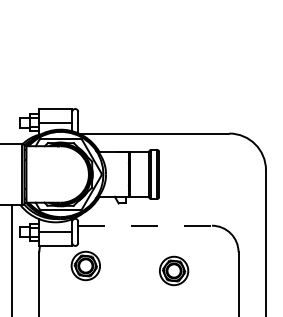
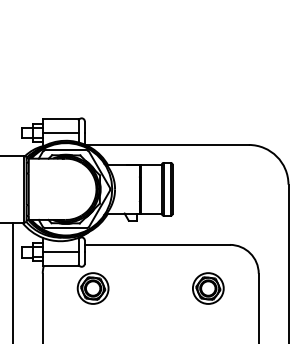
line: (145, 225) -> (157, 244), dashed -> solid
part: (174, 270) -> (208, 288), moved

